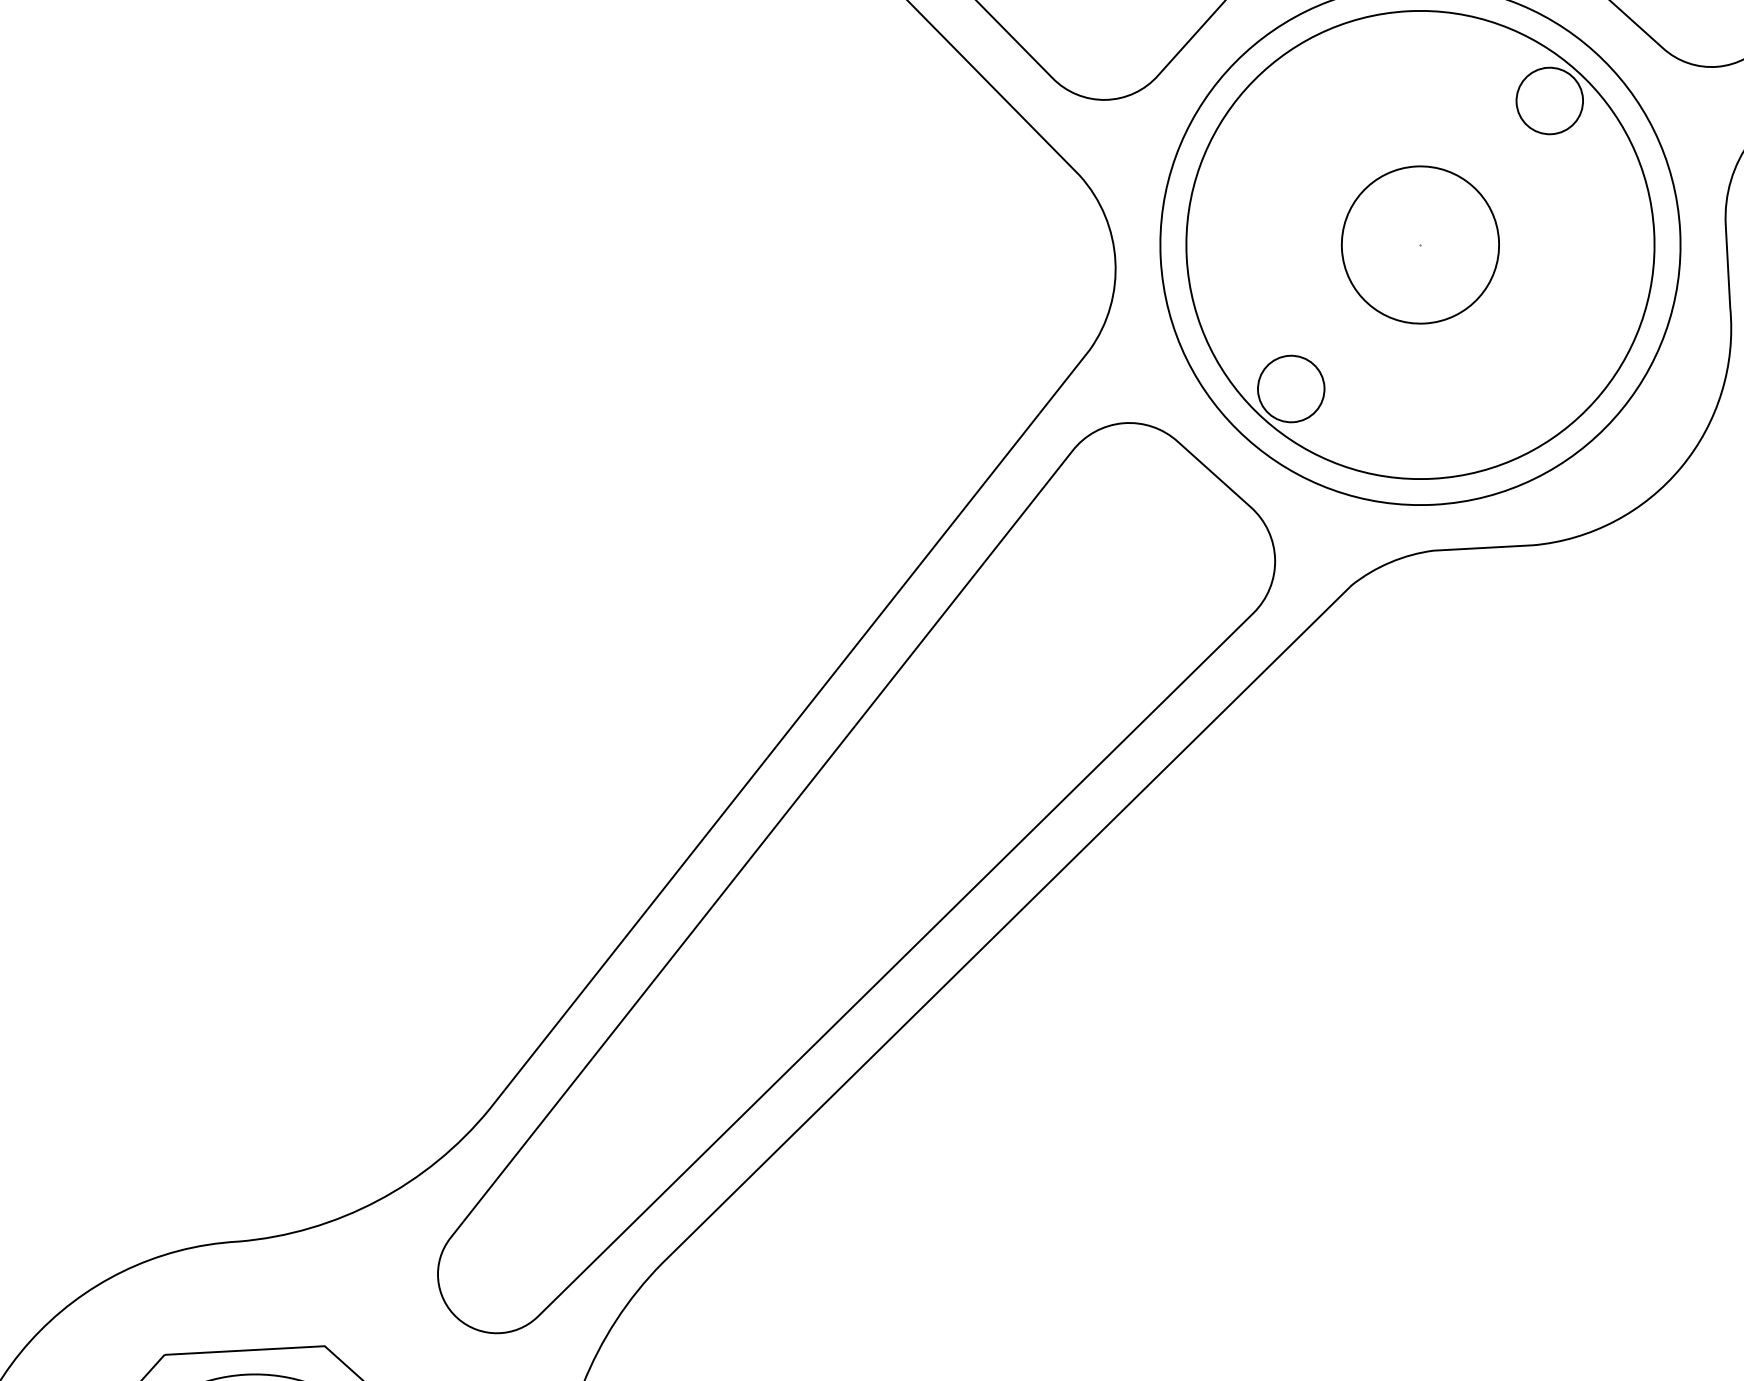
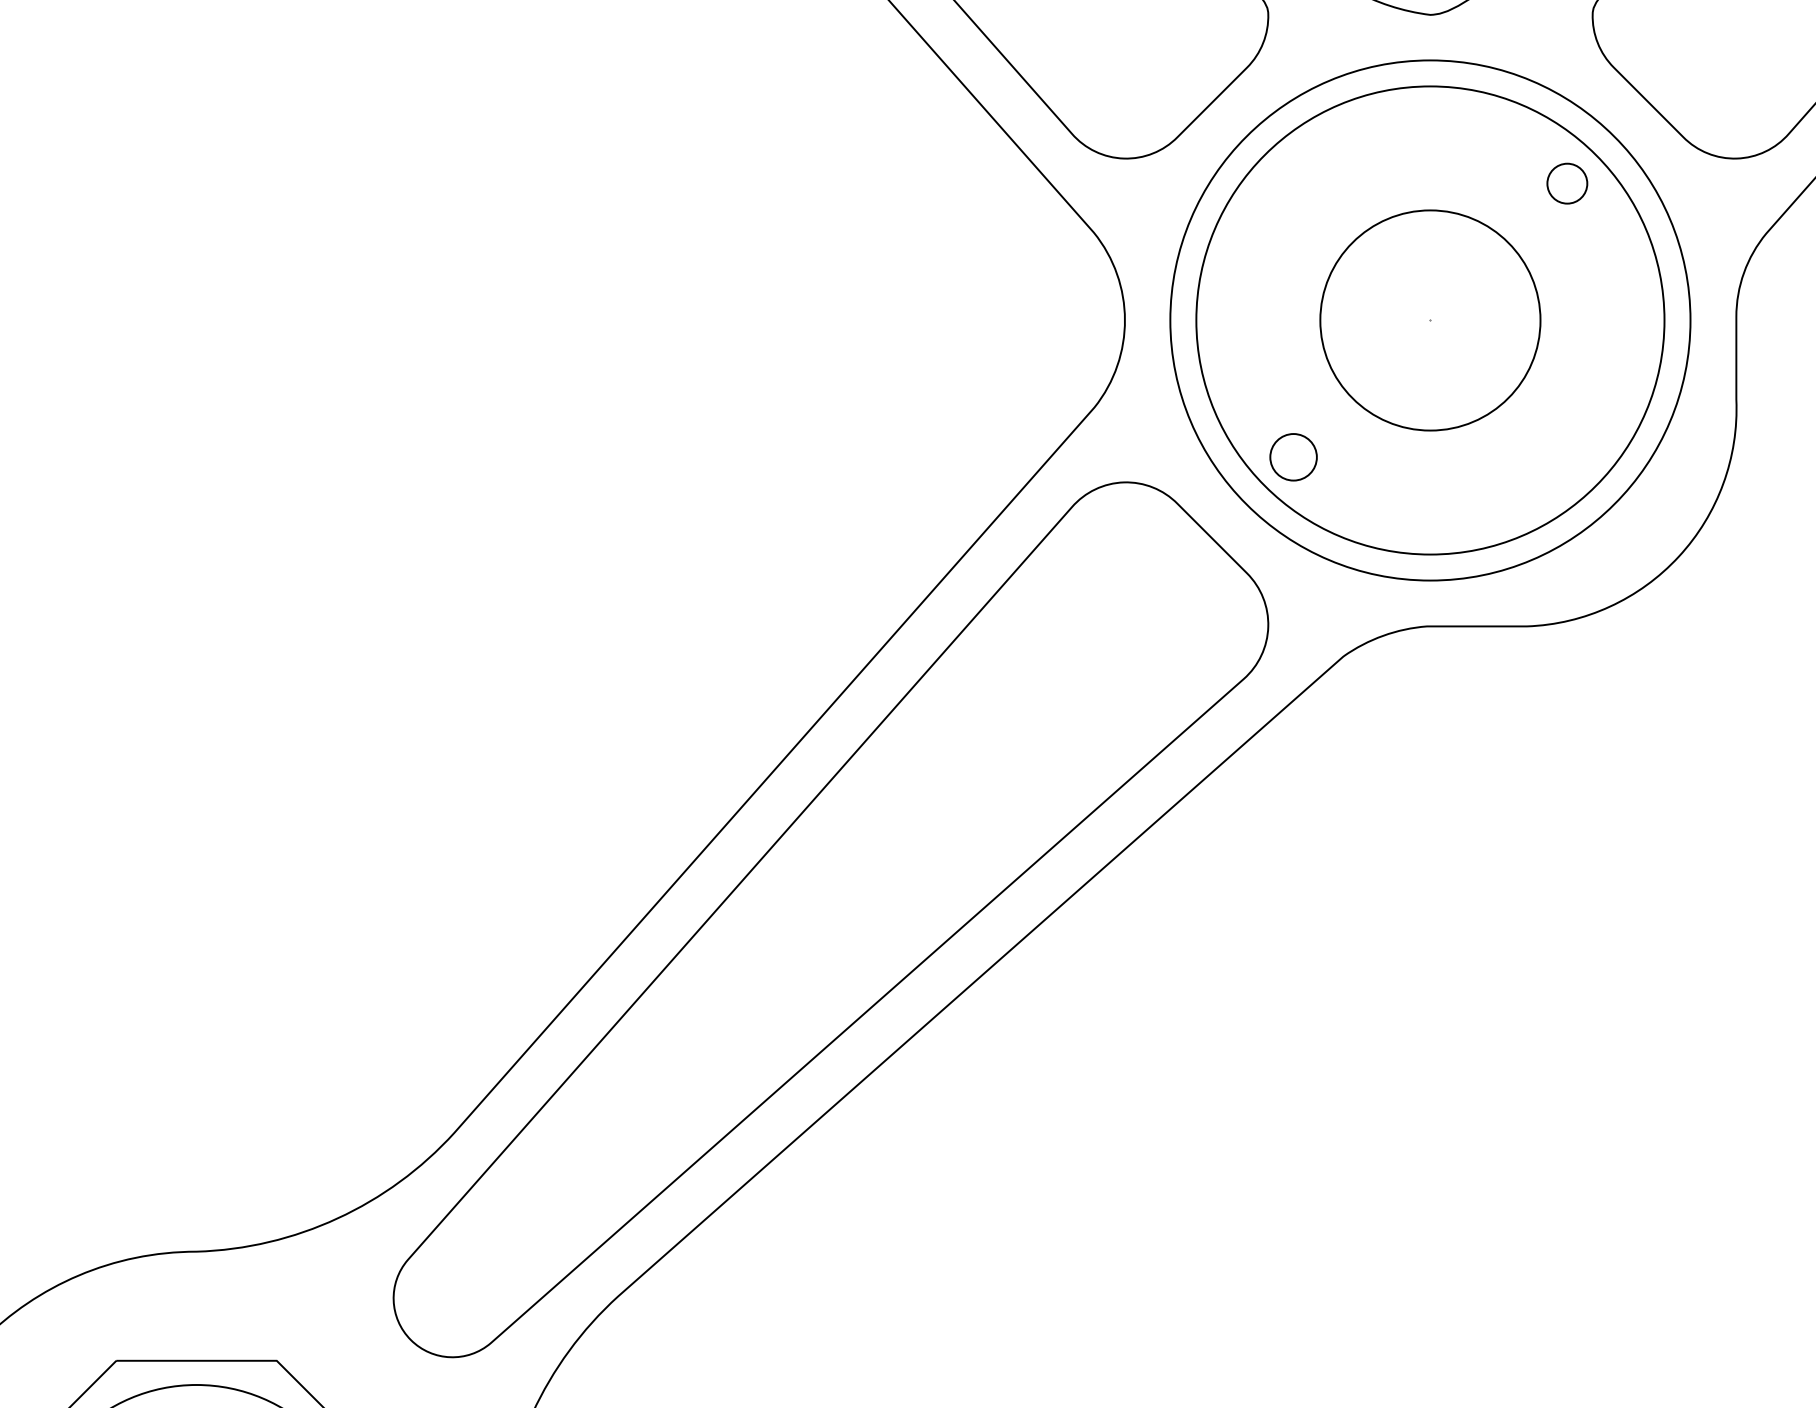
circle: (1549, 100) -> (1567, 183), size x0.6
circle: (1420, 245) -> (1430, 320), size x1.4
circle: (1291, 389) -> (1293, 457), size x0.7

